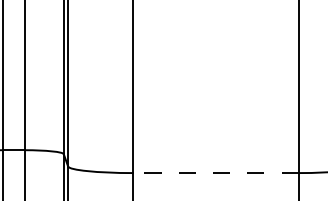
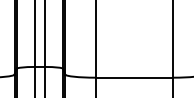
line: (215, 172) -> (134, 77), dashed -> solid

